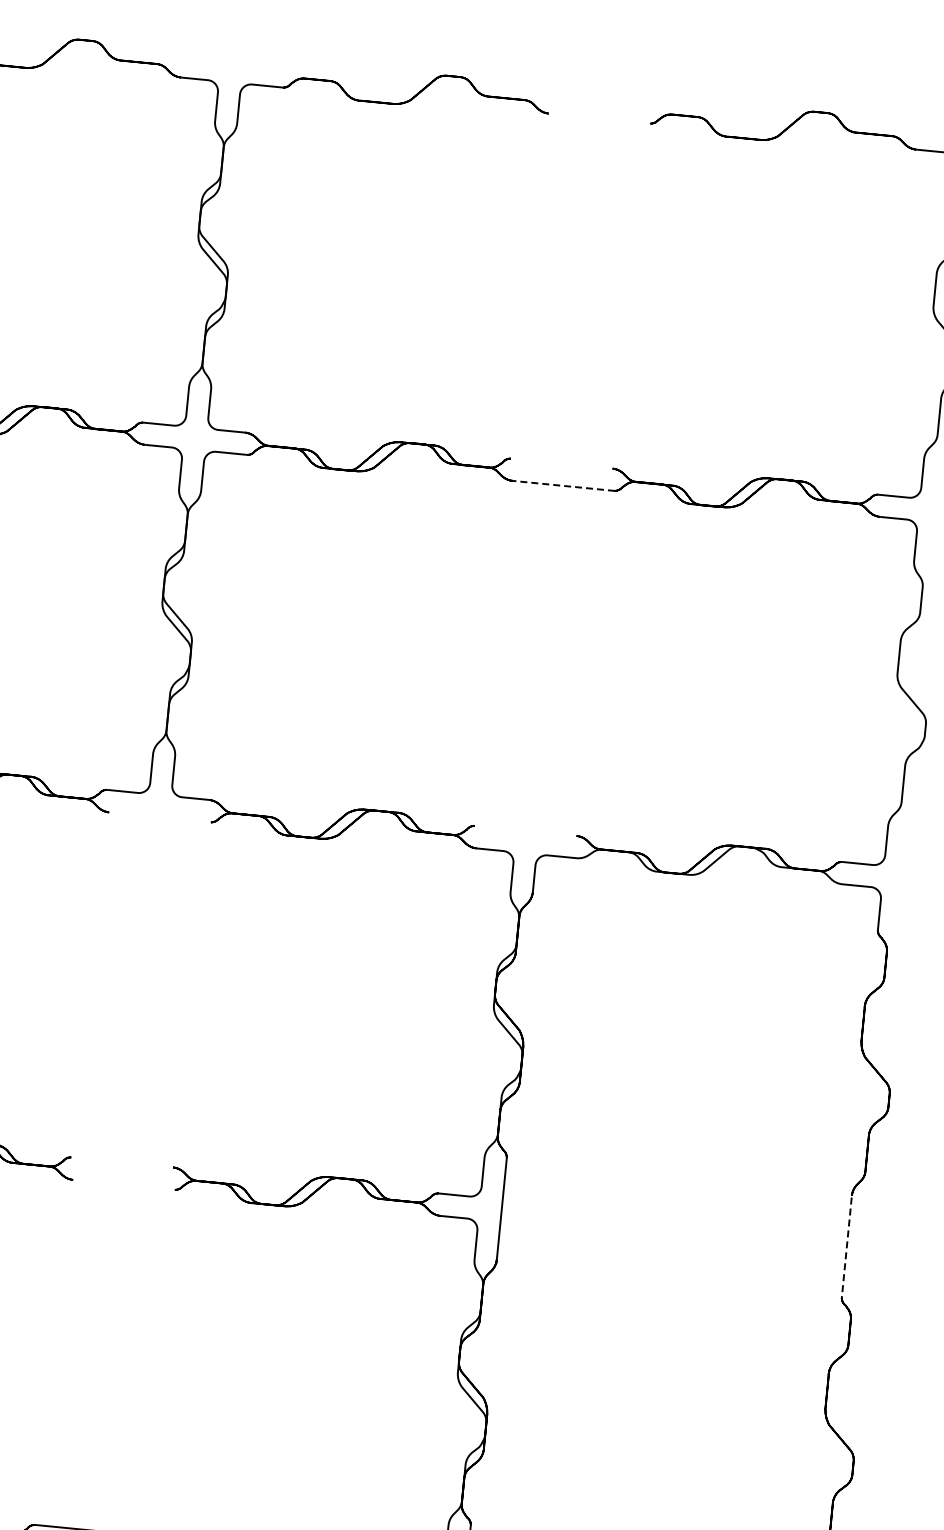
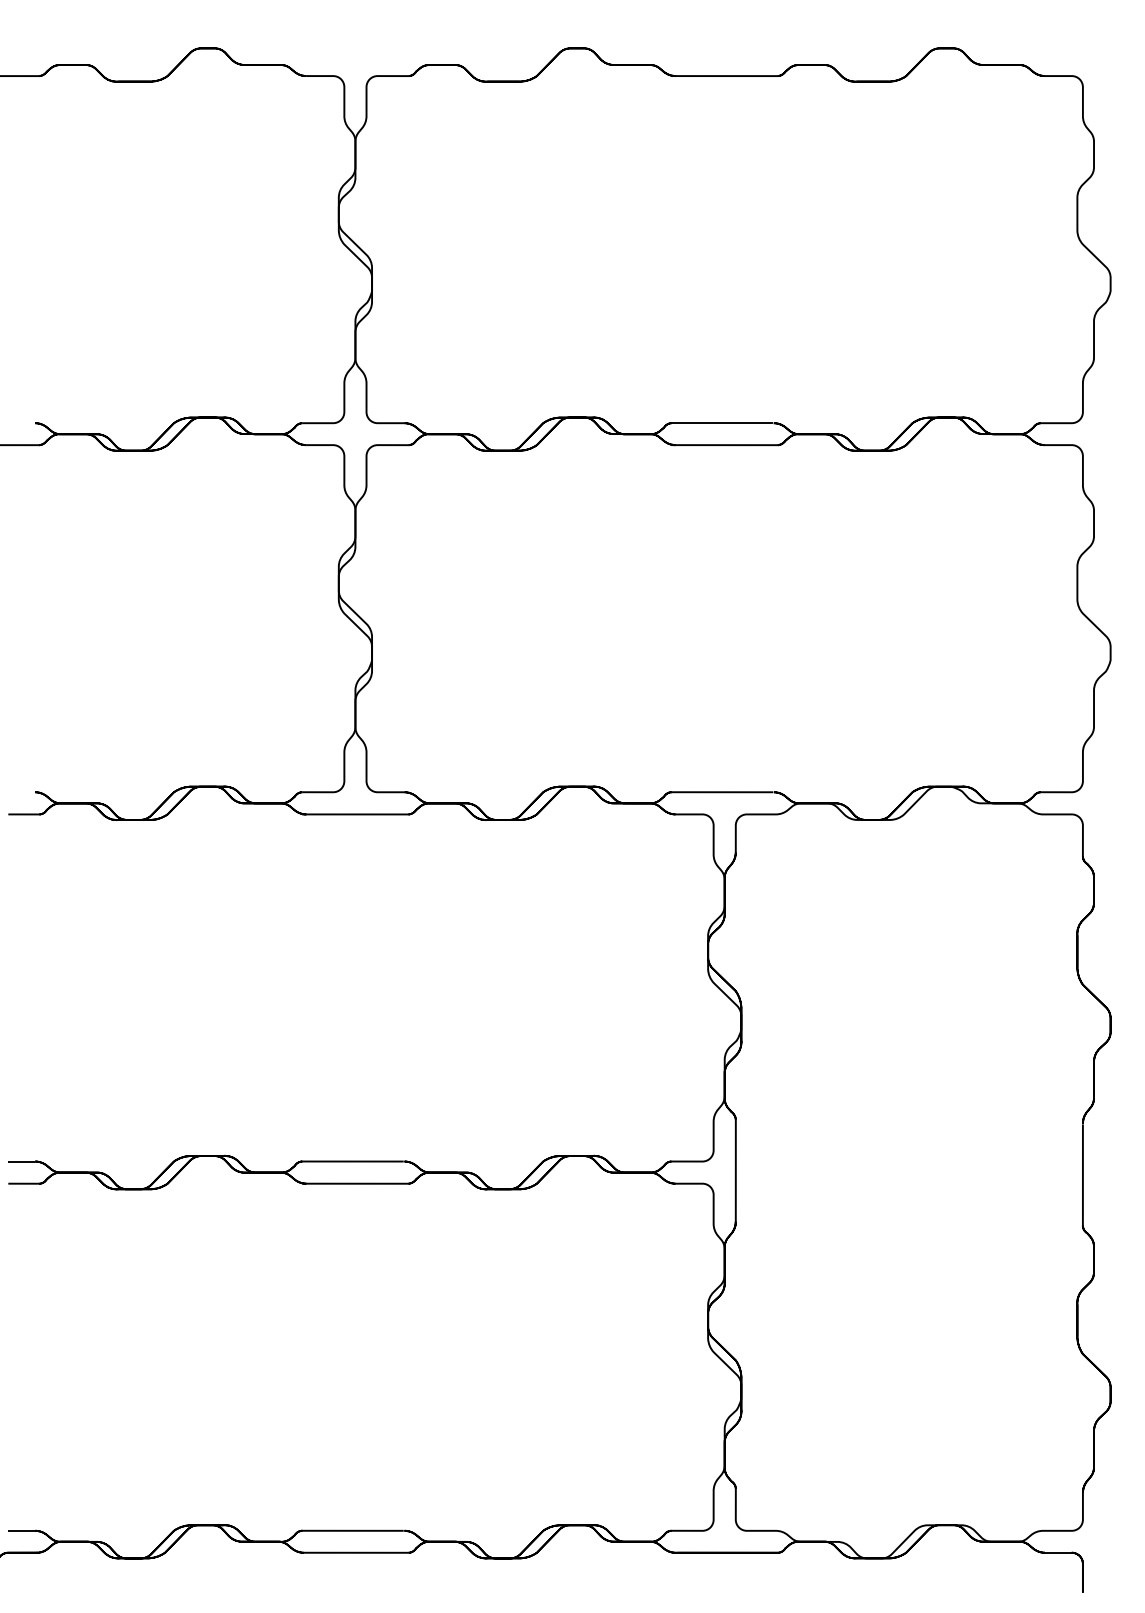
line: (597, 118) -> (724, 76), added
line: (560, 463) -> (721, 423), added
line: (562, 486) -> (725, 445), dashed -> solid
line: (158, 817) -> (355, 814), added
line: (524, 831) -> (721, 792), added
line: (121, 1162) -> (352, 1161), added
line: (122, 1184) -> (355, 1183), added
line: (846, 1248) -> (1082, 1176), dashed -> solid

